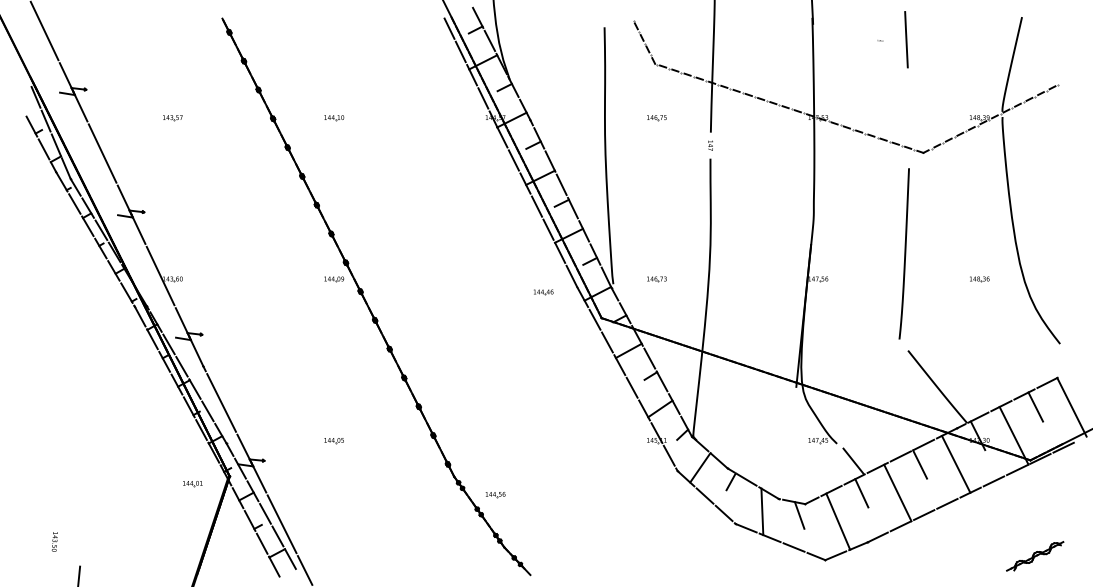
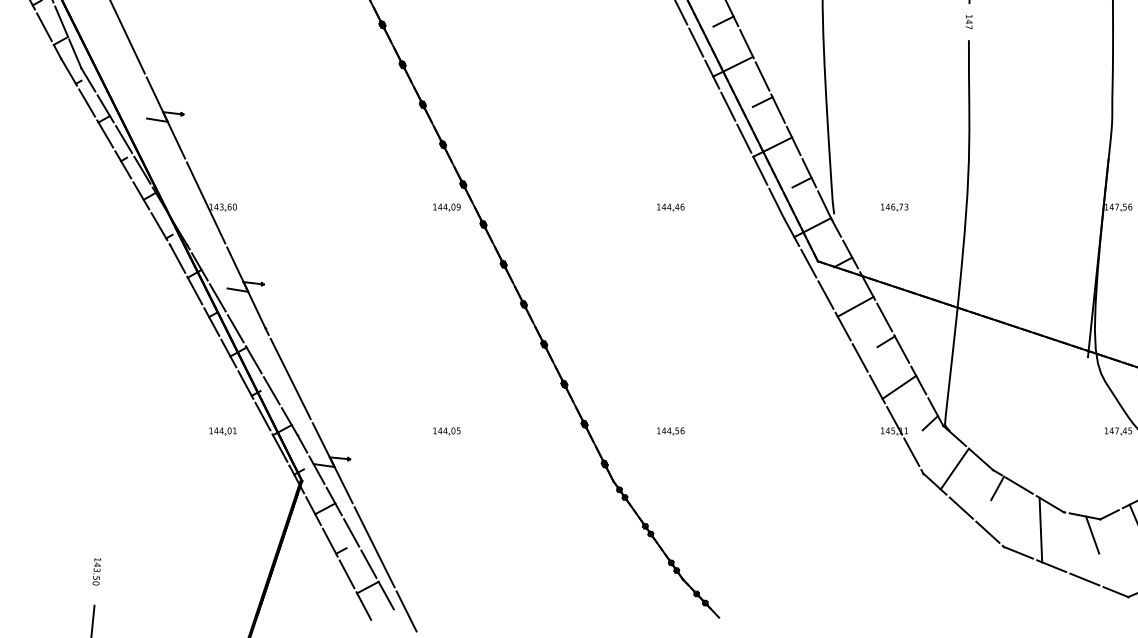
part: (543, 292) -> (670, 207), moved
part: (192, 484) -> (222, 432), moved
part: (495, 495) -> (670, 432), moved
text: (54, 541) -> (96, 571), moved

